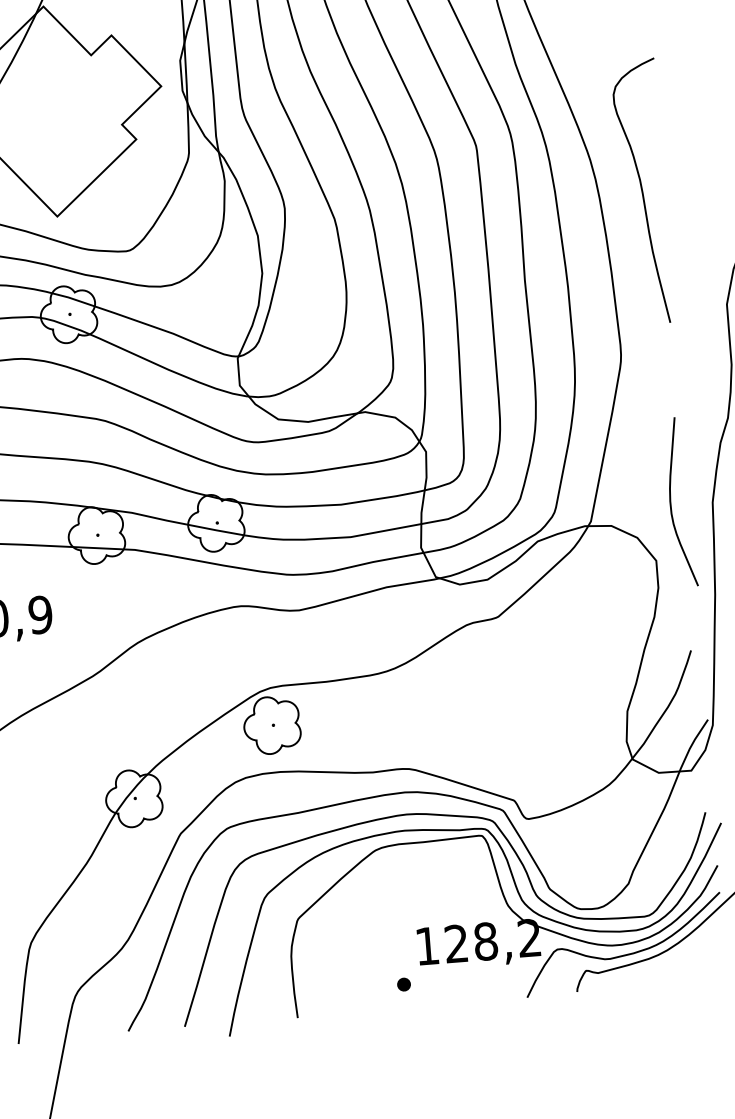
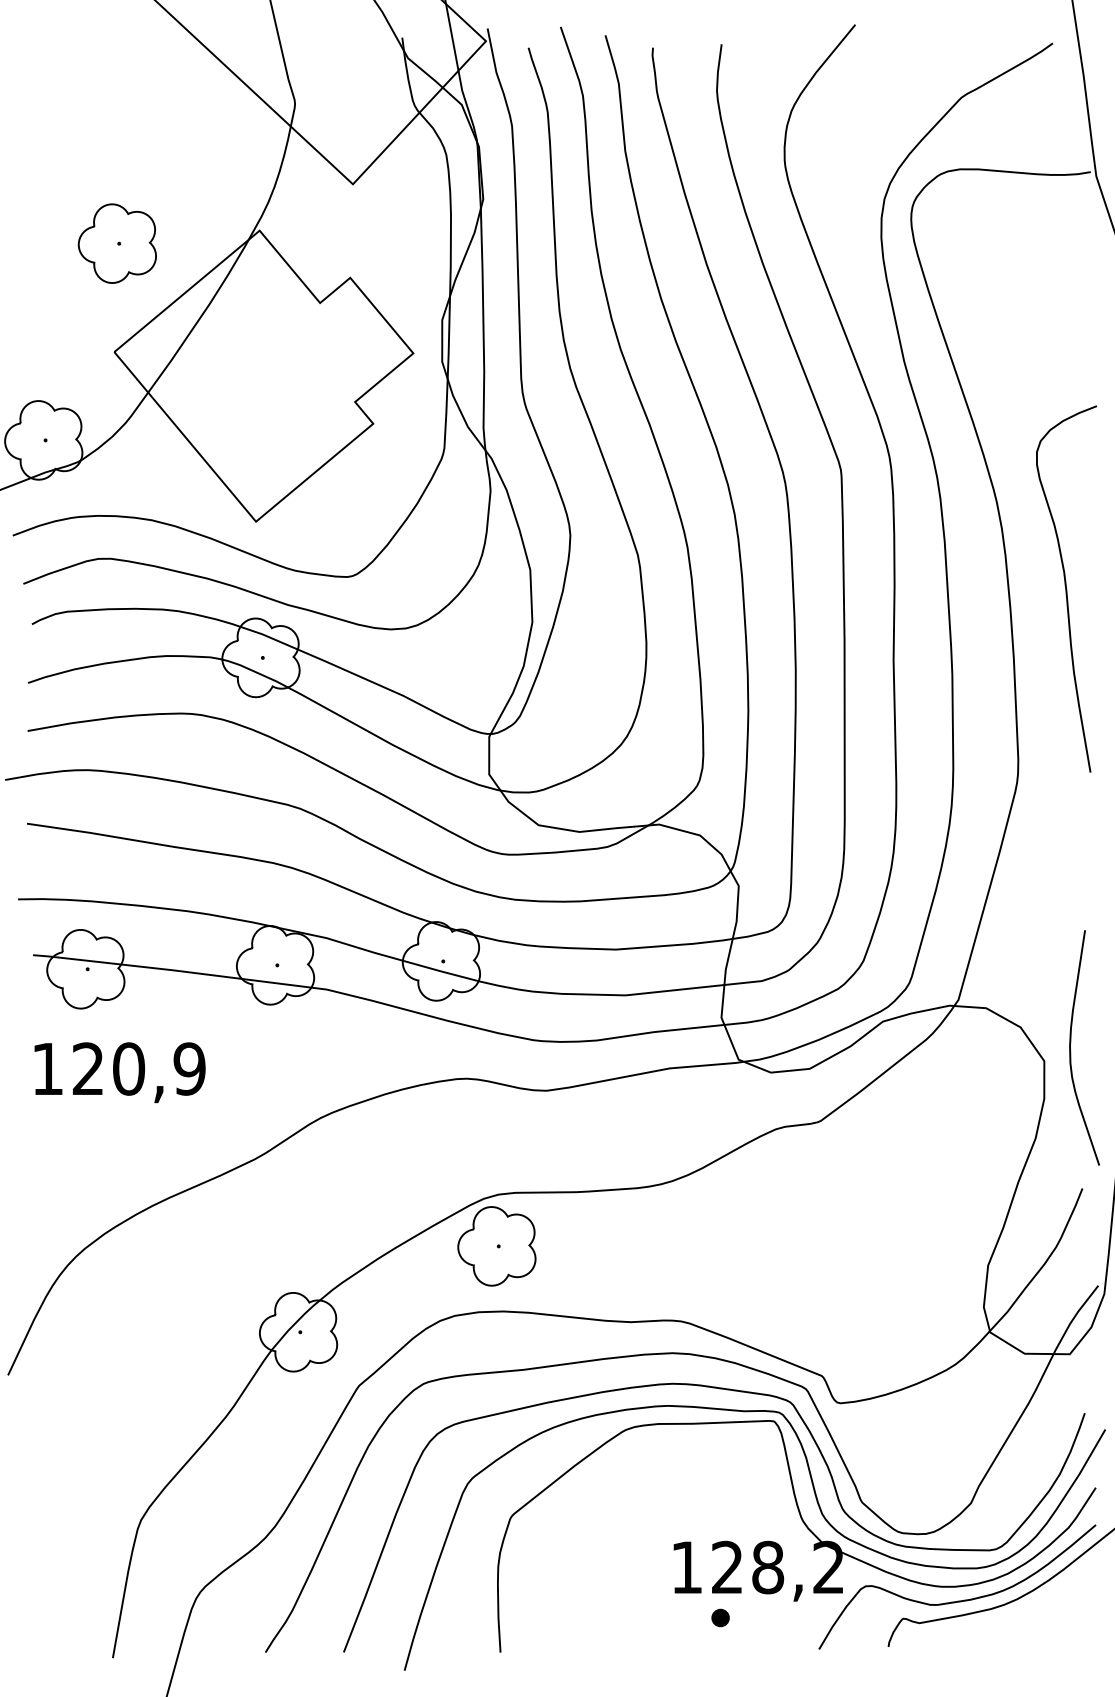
curve: (642, 191) -> (1066, 588), moved
curve: (671, 499) -> (1071, 1043), moved
part: (403, 984) -> (720, 1617), moved

